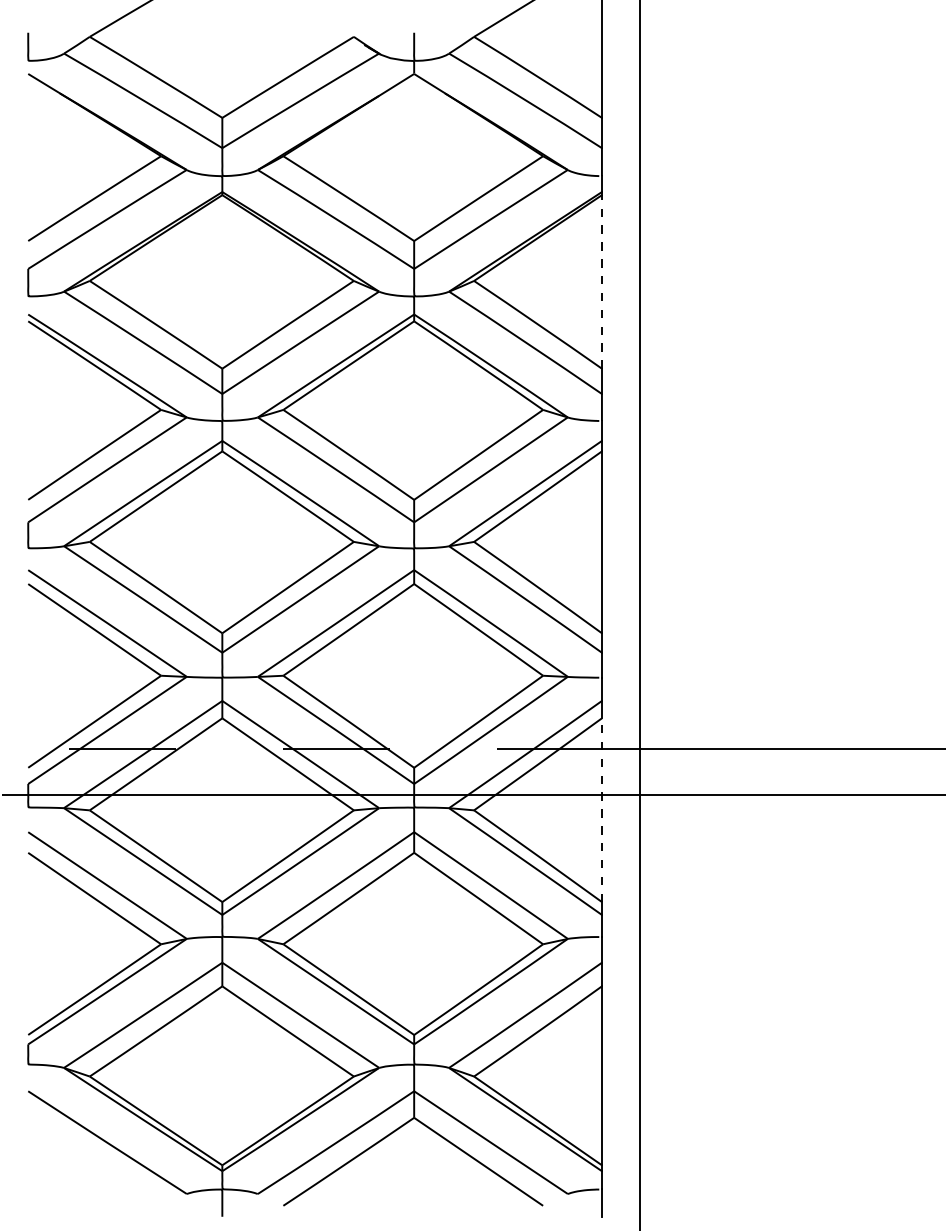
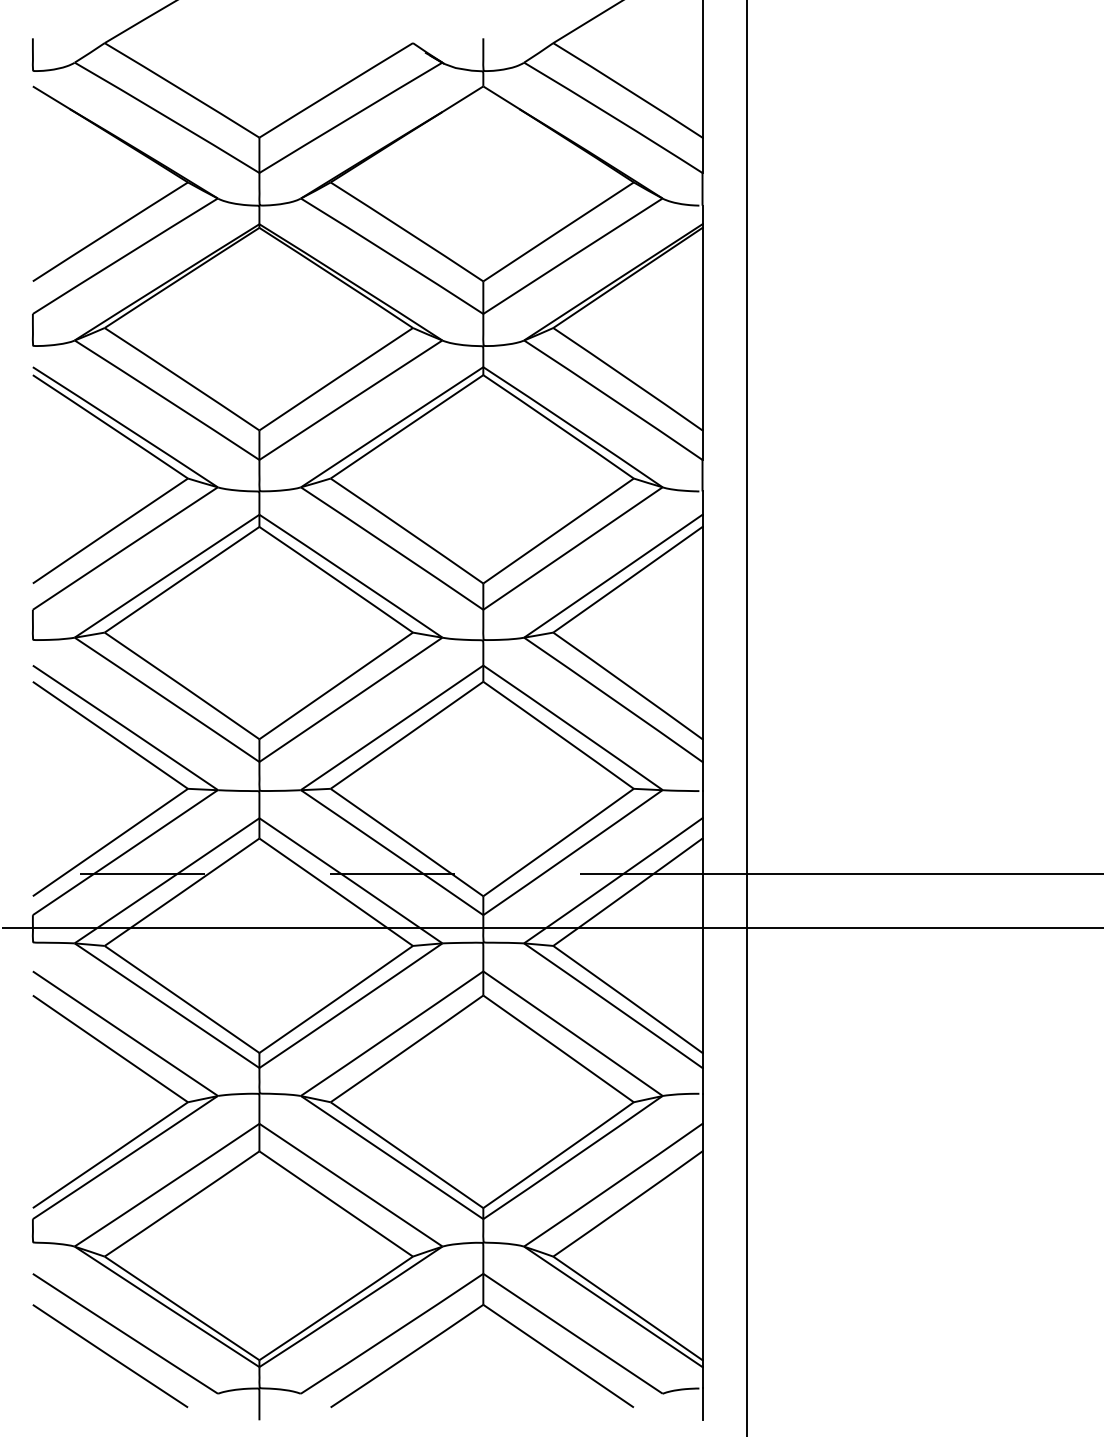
line: (601, 281) -> (701, 328), dashed -> solid
line: (601, 810) -> (701, 946), dashed -> solid
line: (94, 1161) -> (110, 1355), added

